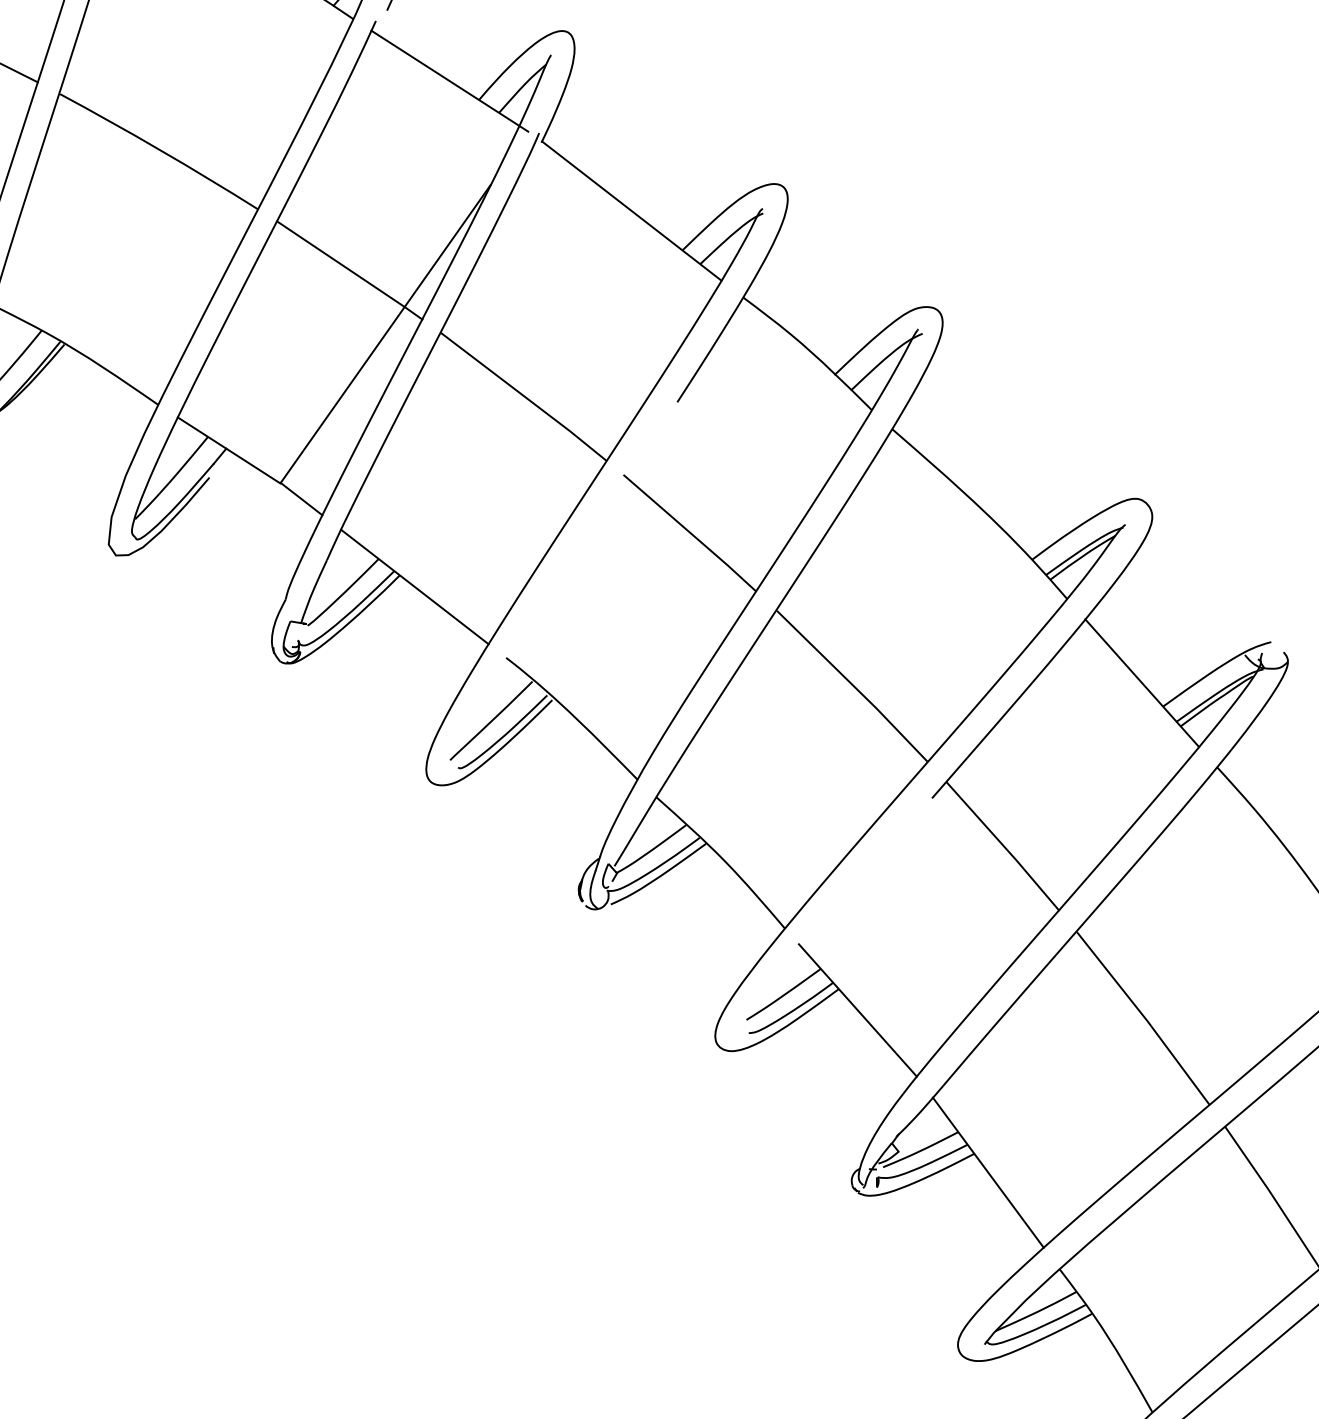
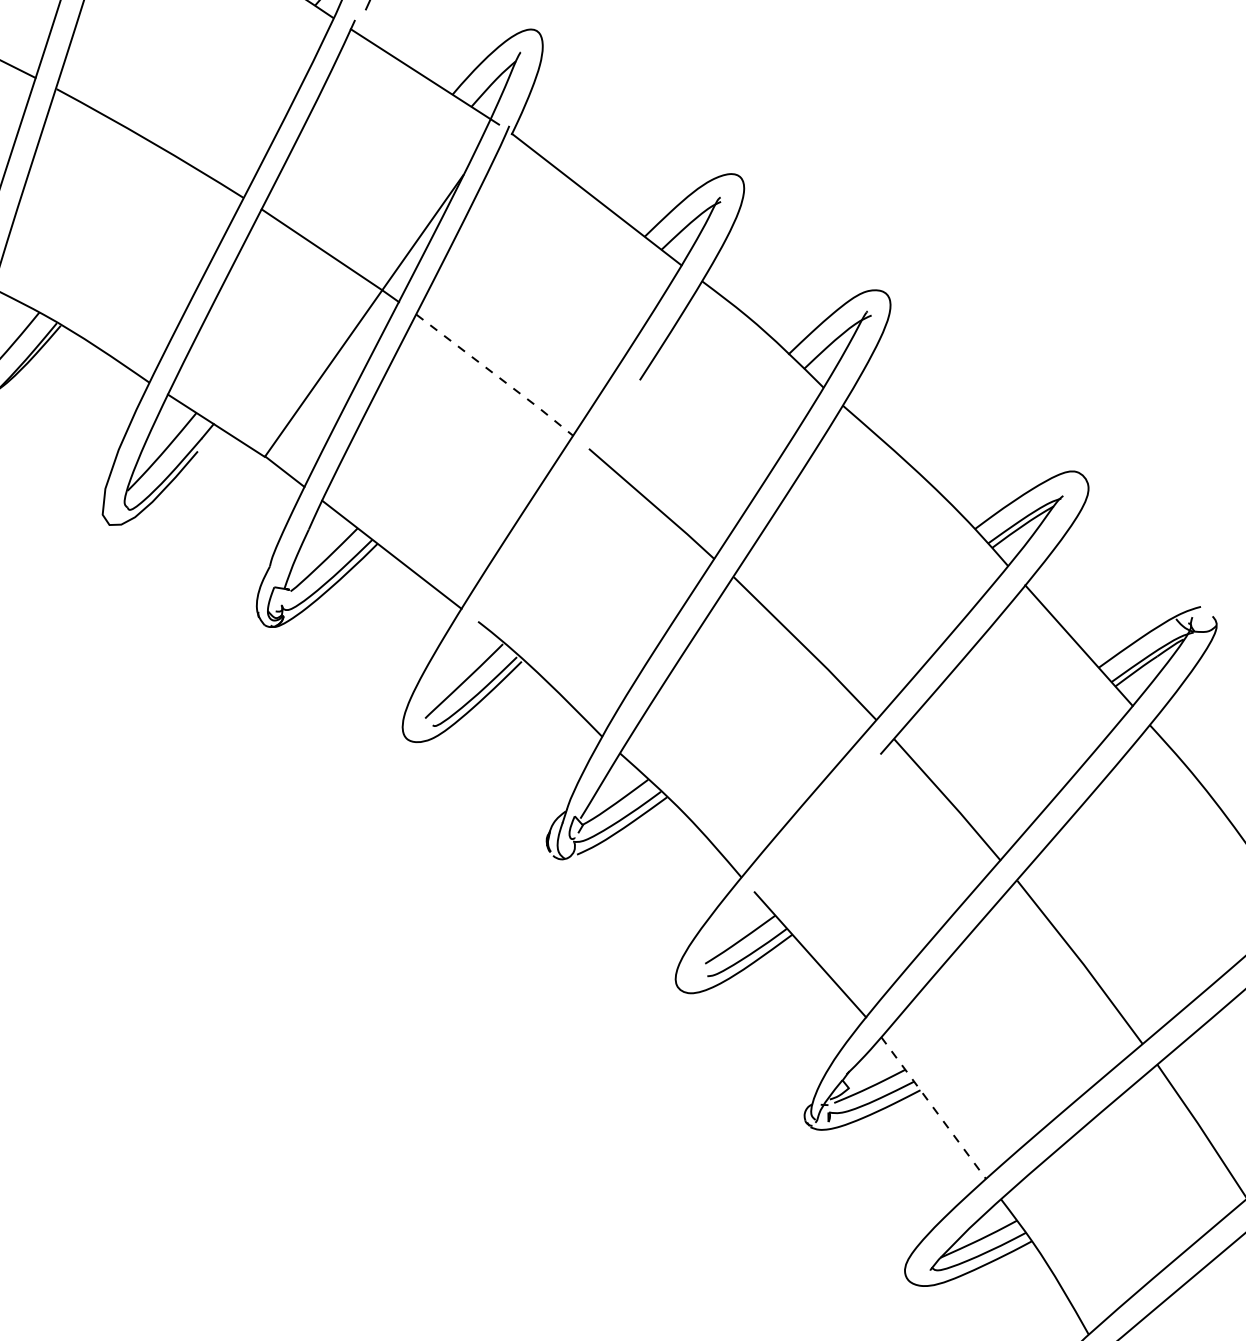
line: (525, 397) -> (496, 375), solid -> dashed
line: (988, 1173) -> (933, 1108), solid -> dashed

